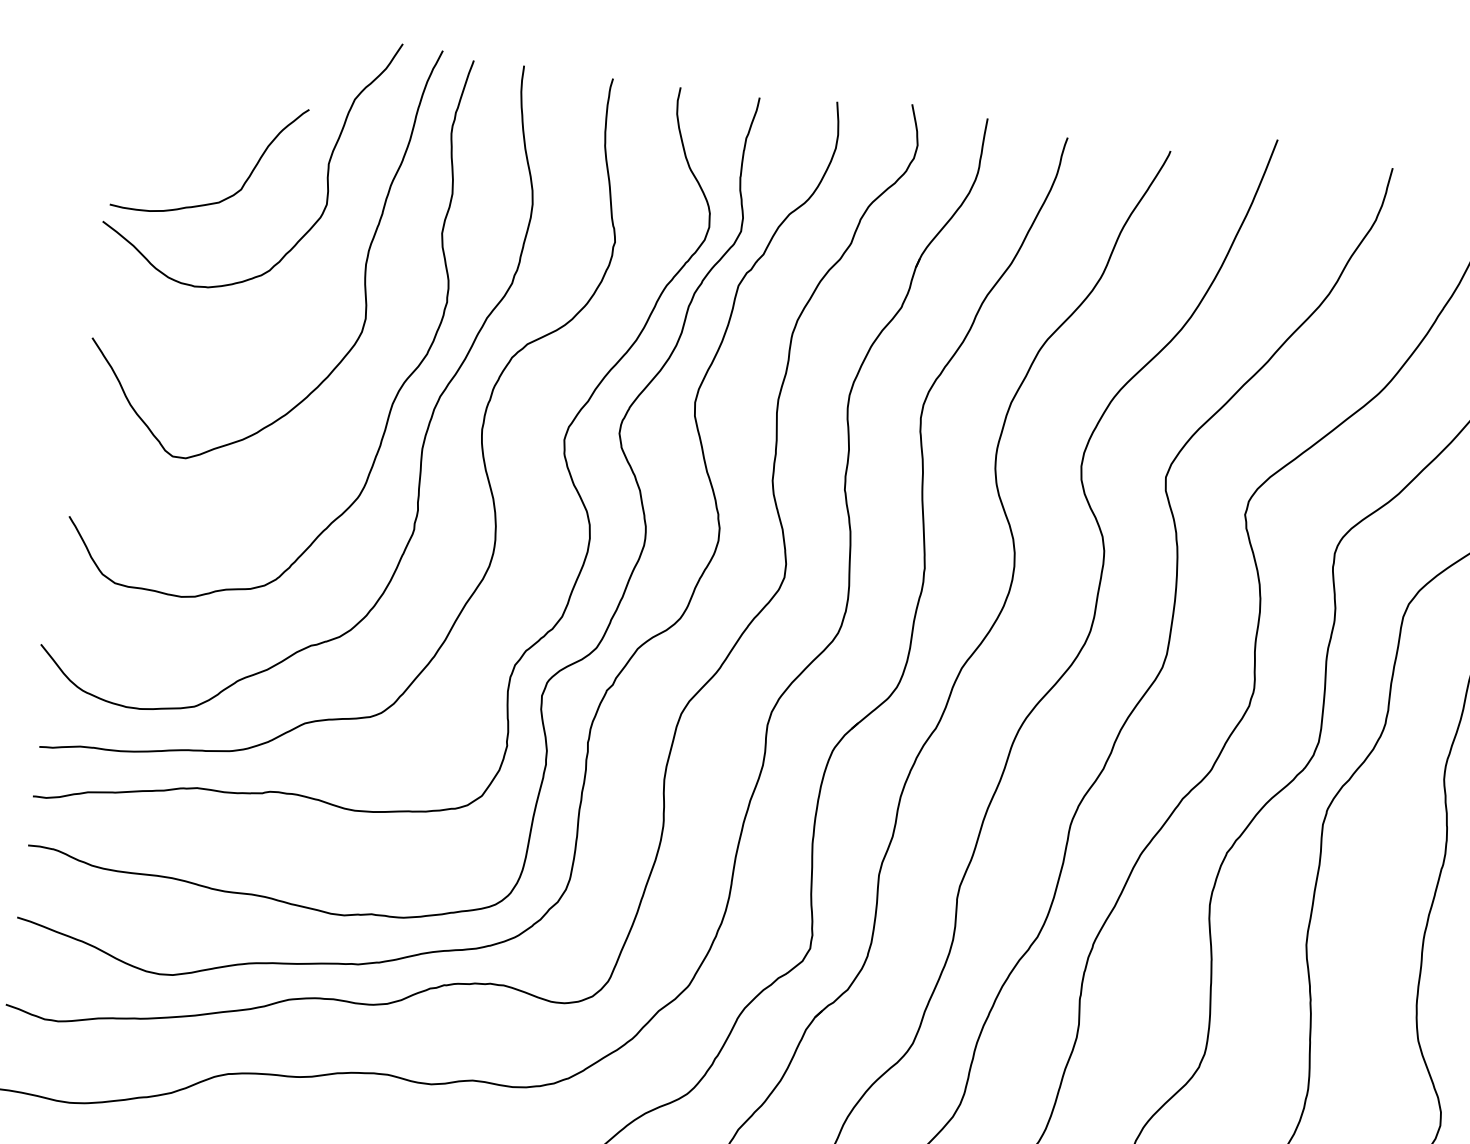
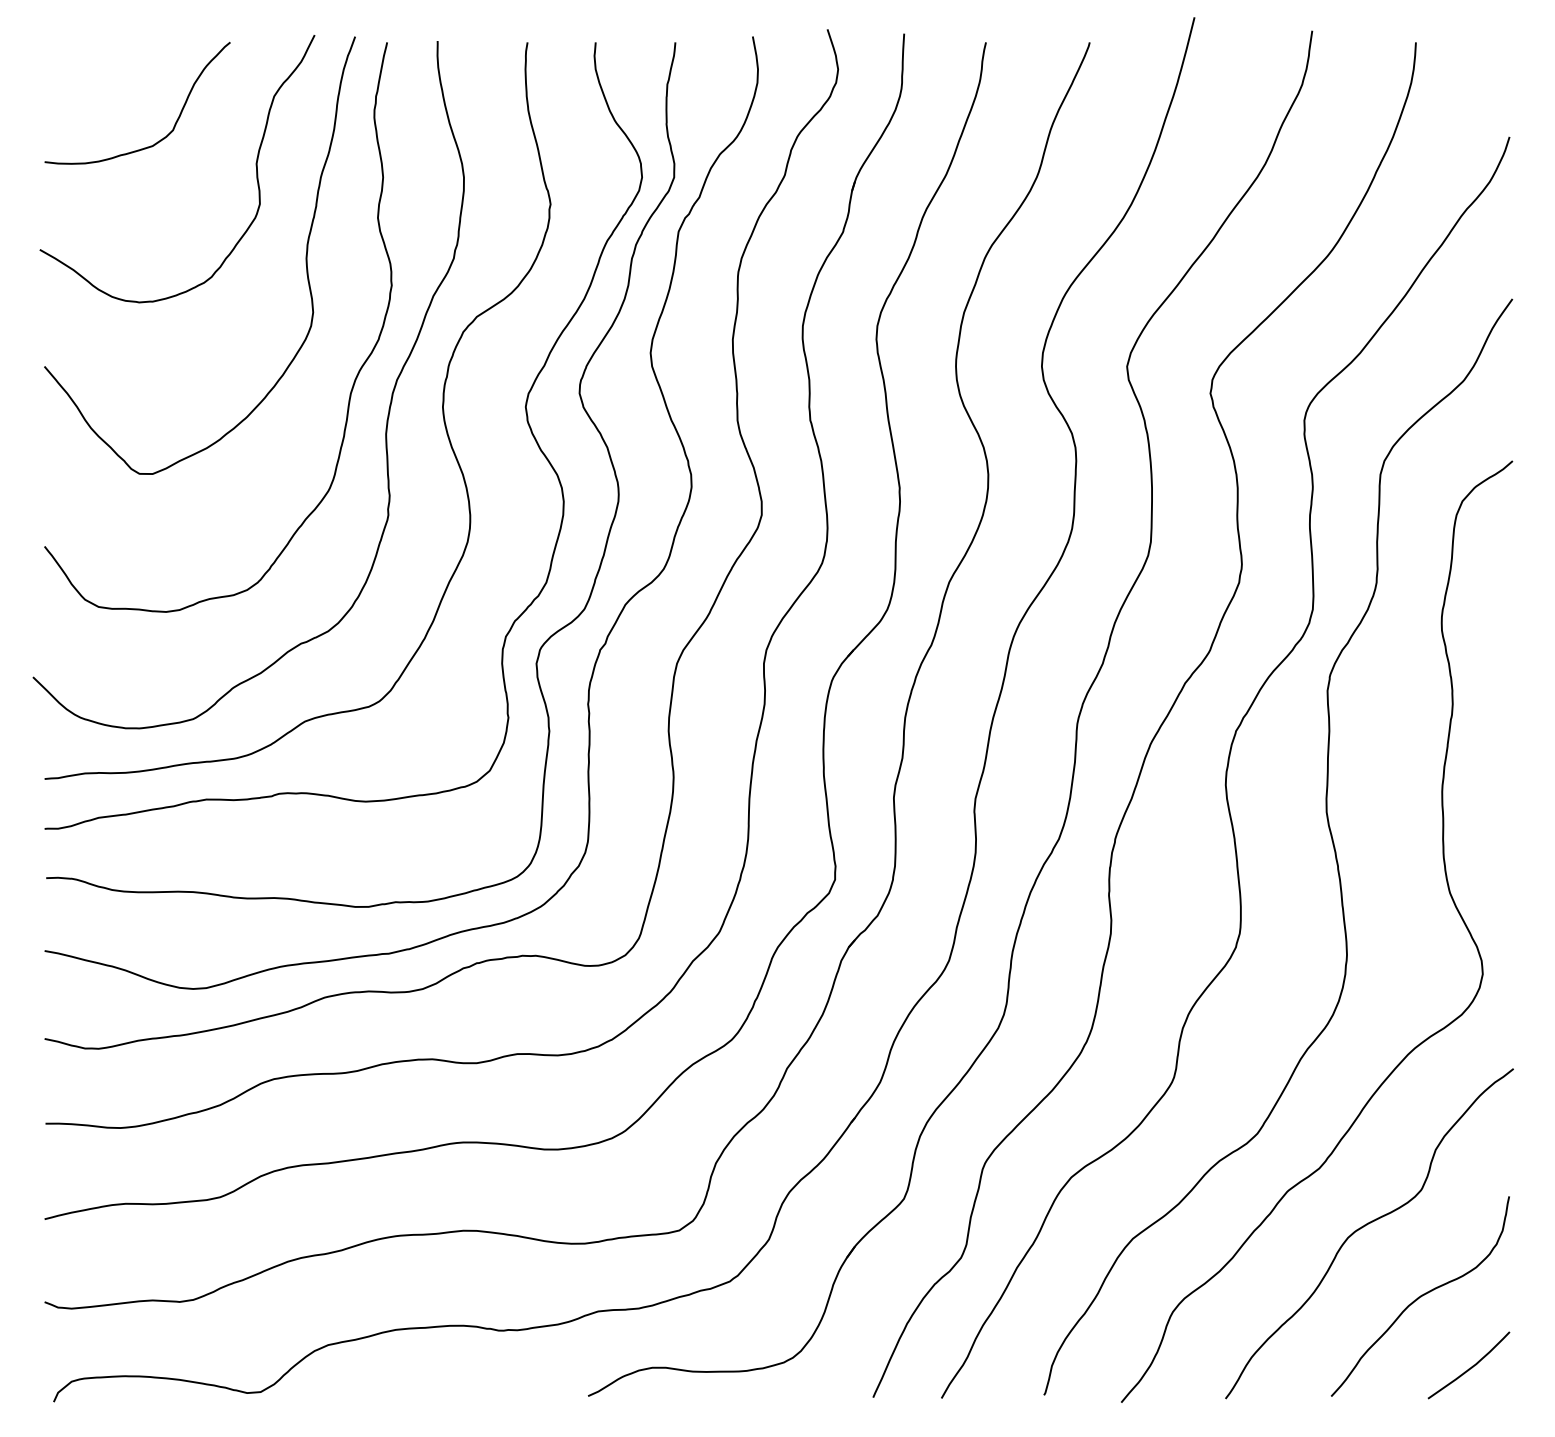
curve: (244, 181) -> (175, 121), moved

